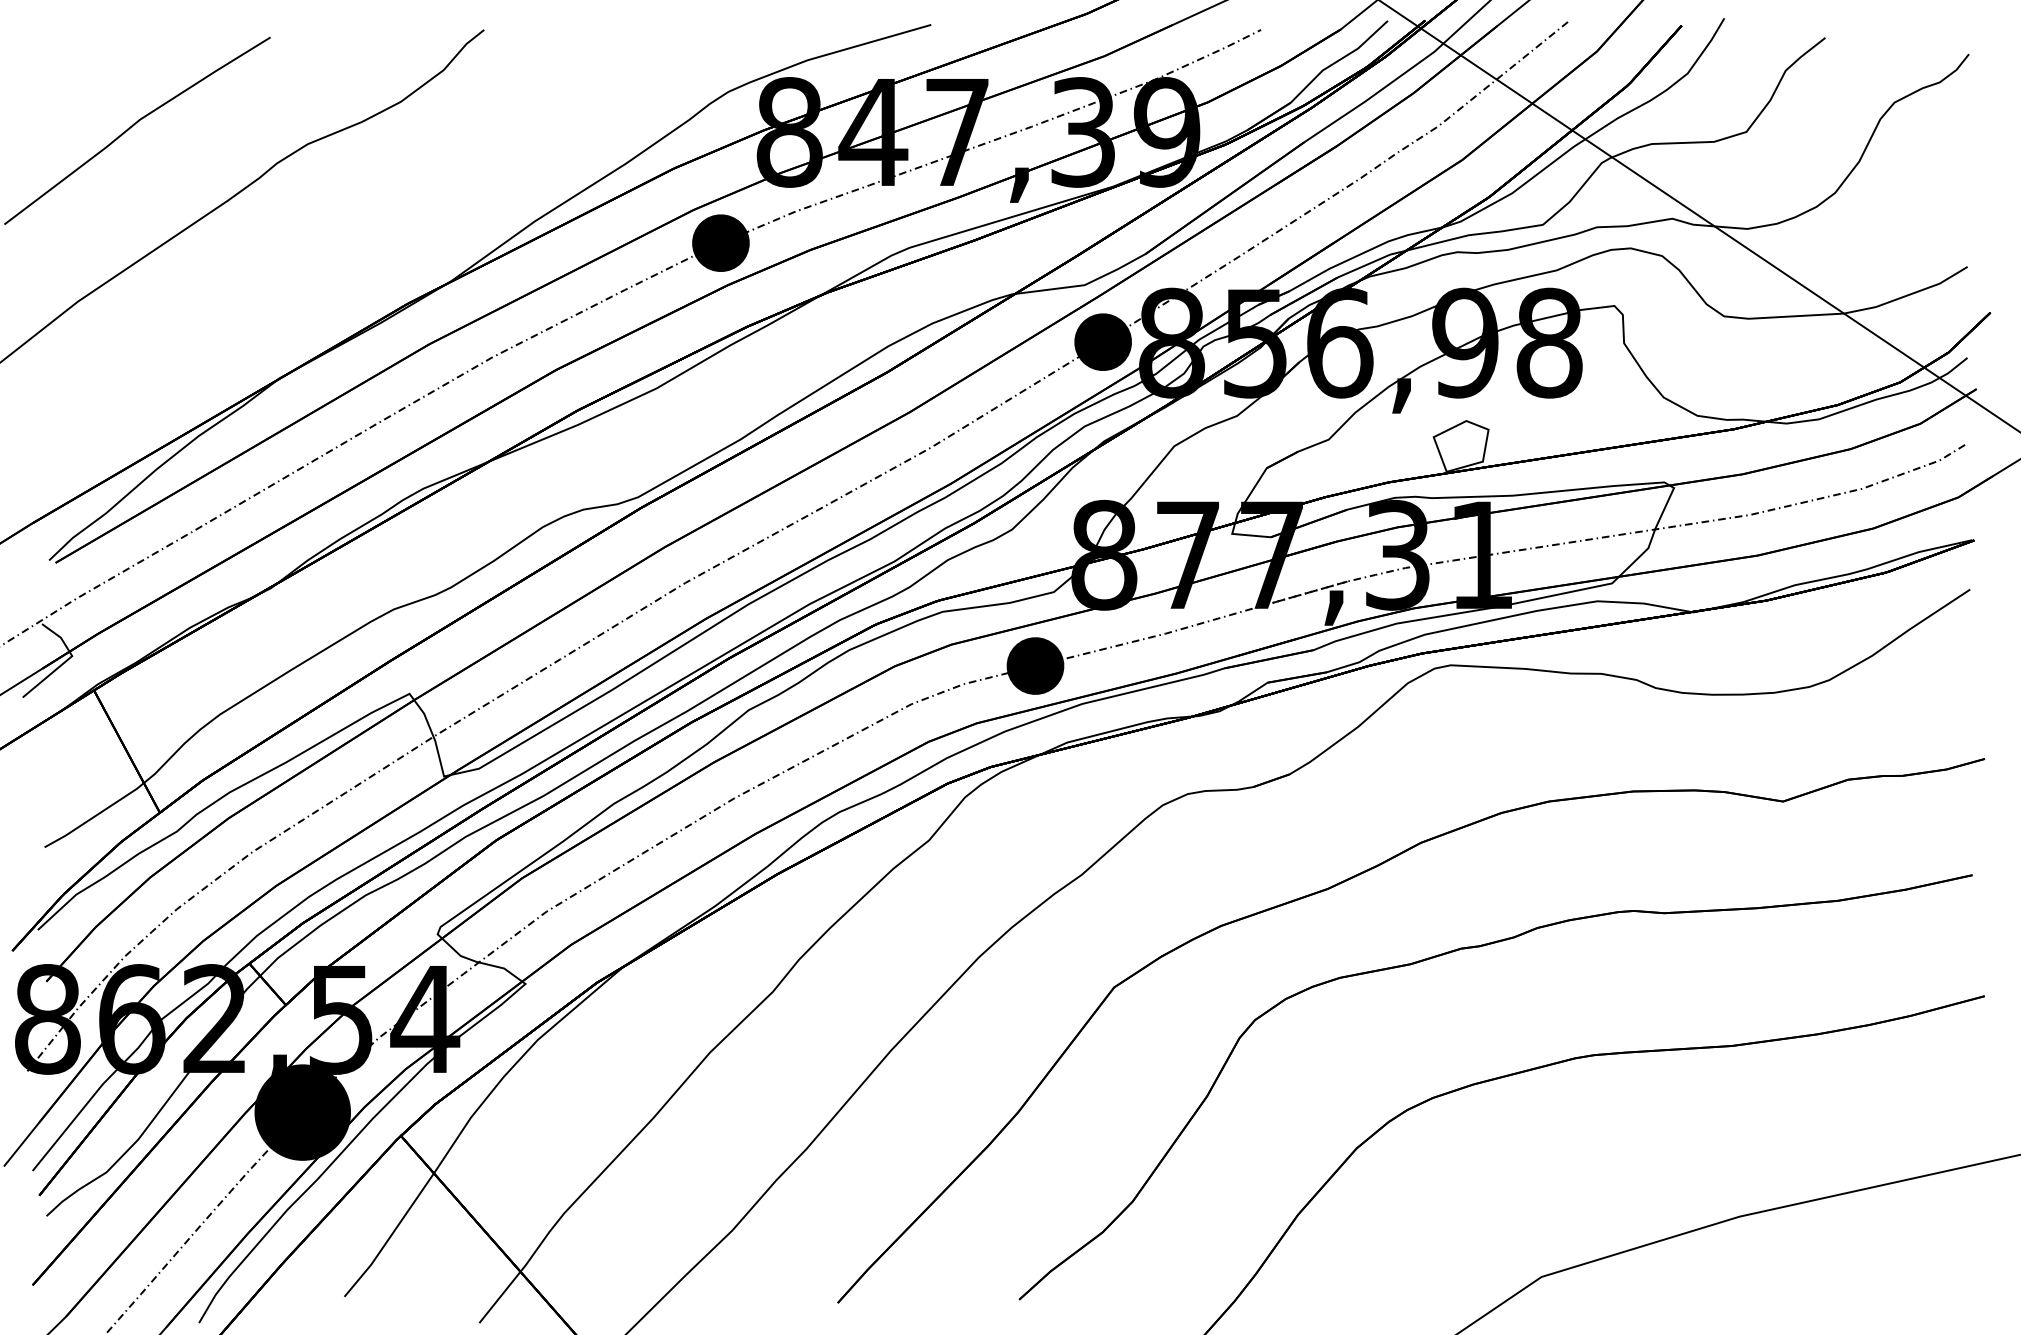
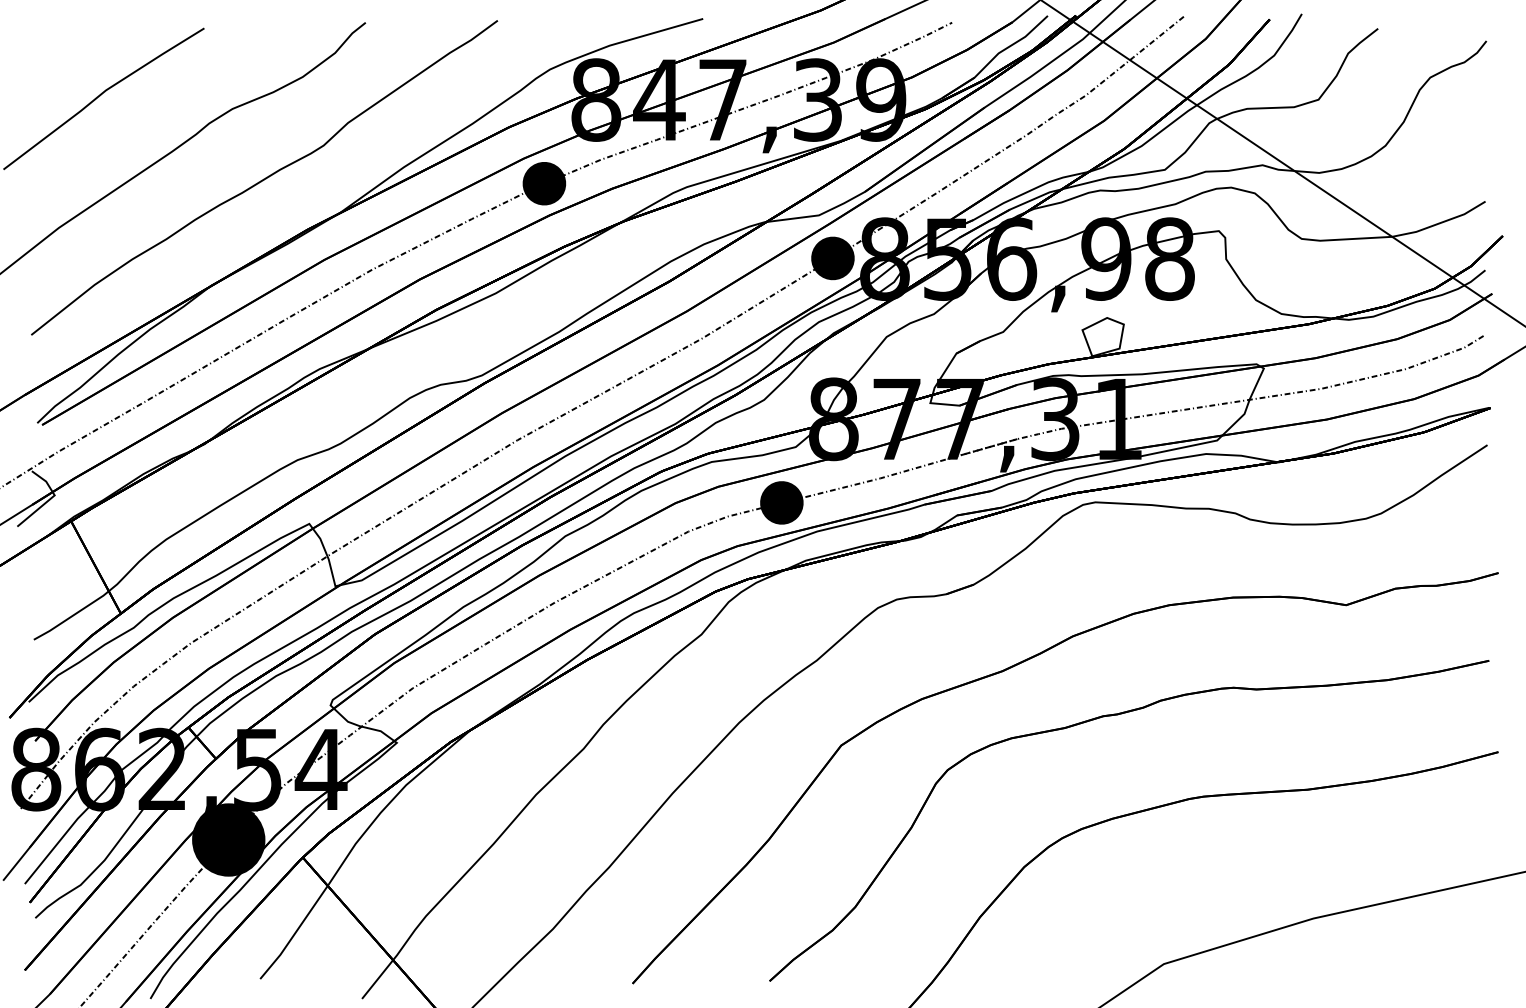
part: (350, 234) -> (264, 177), added

